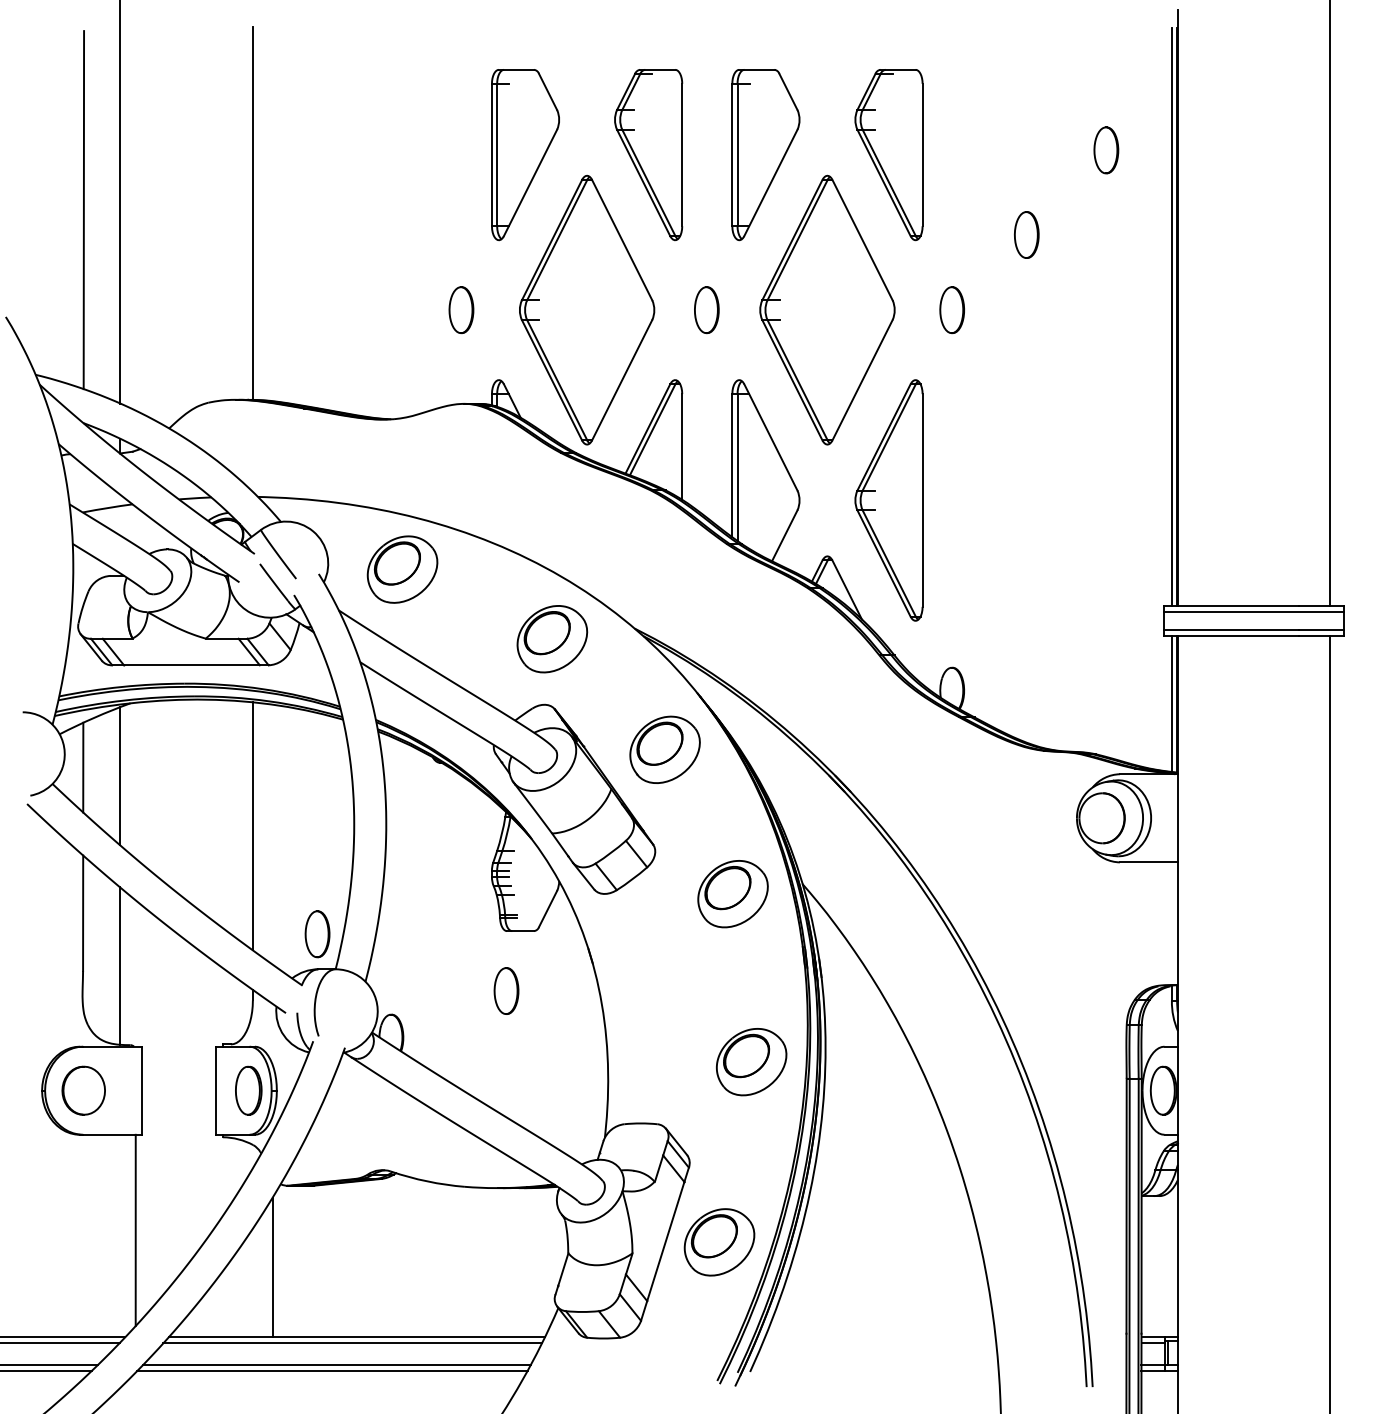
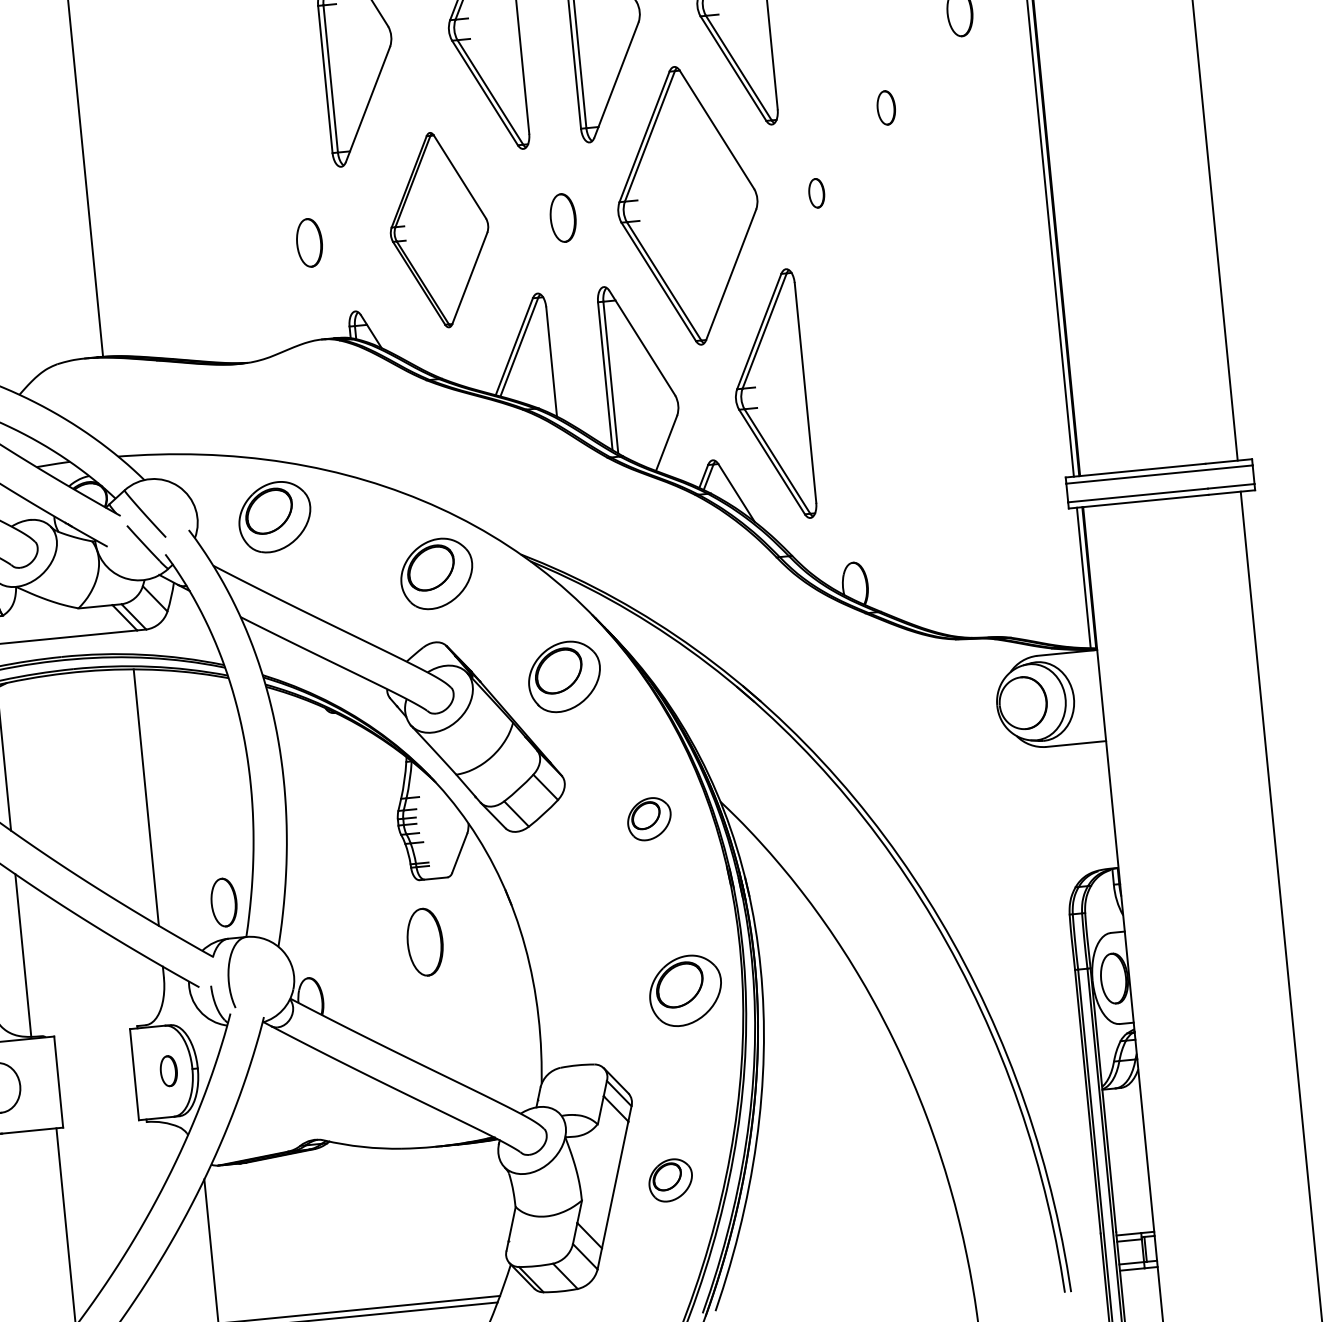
part: (1026, 234) -> (885, 107), size x0.7
part: (587, 309) -> (439, 229), size x0.7
part: (951, 310) -> (816, 193), size x0.6
part: (732, 894) -> (648, 819), size x0.6
part: (506, 990) -> (425, 941), size x1.4
part: (248, 1090) -> (168, 1071), size x0.6
part: (719, 1242) -> (670, 1180), size x0.6

